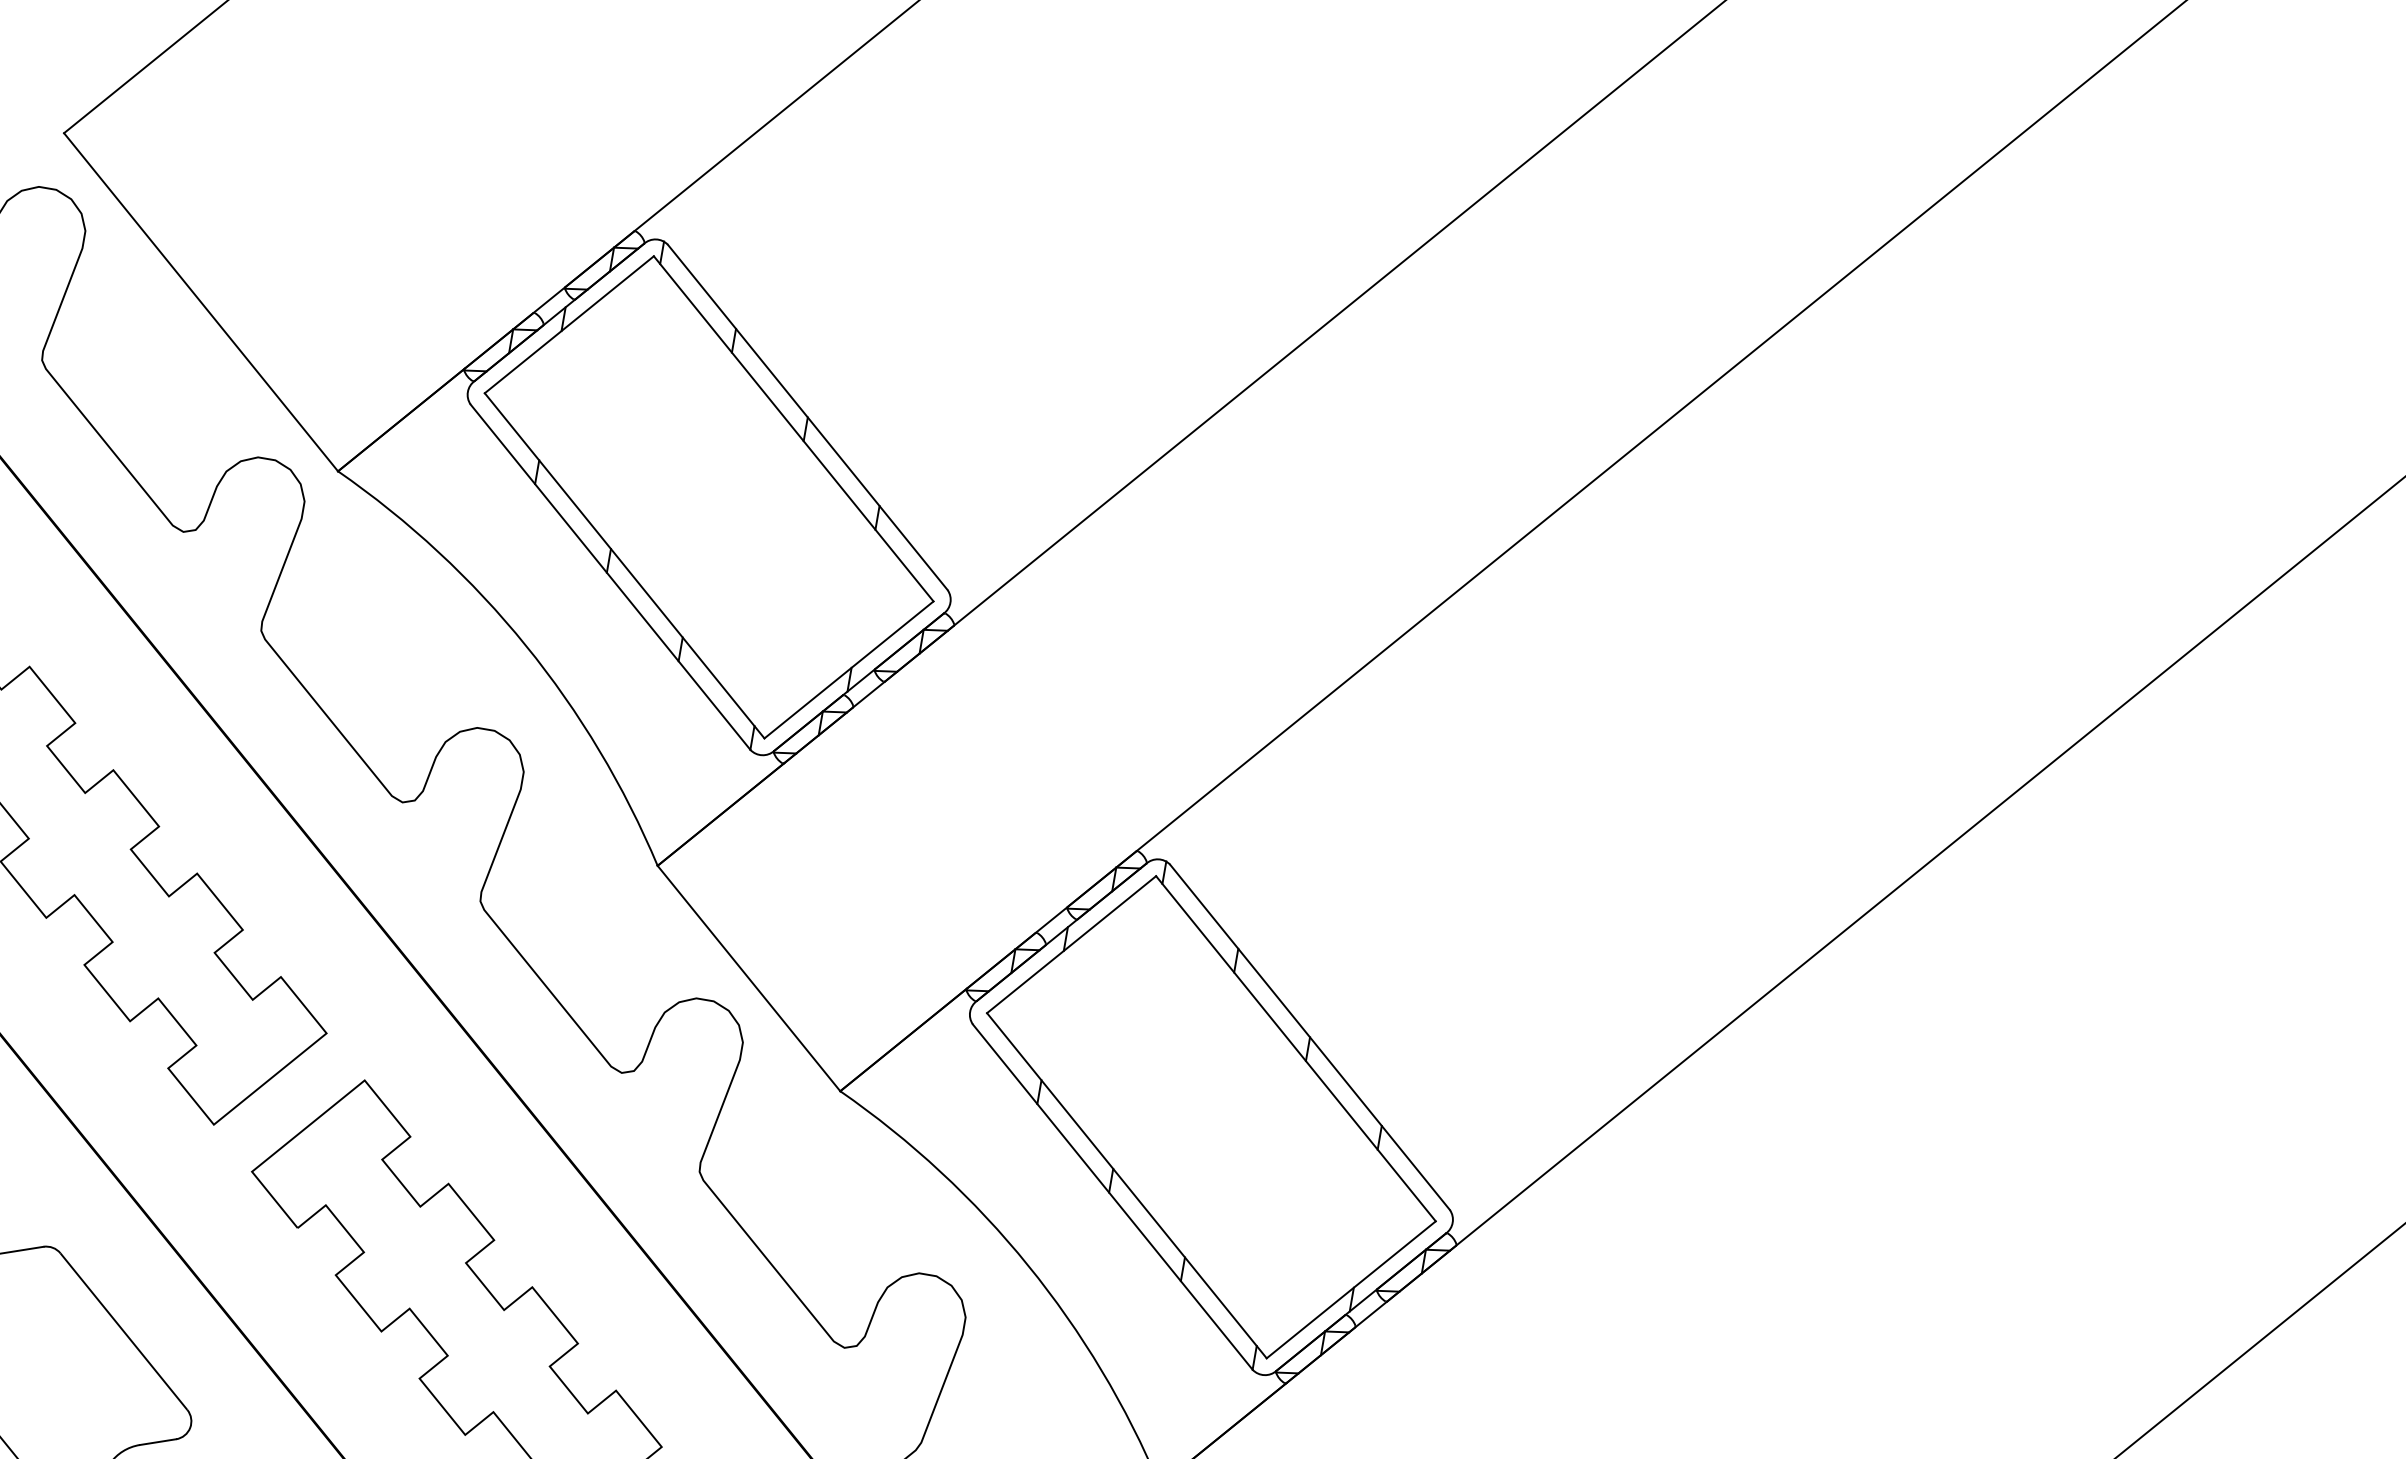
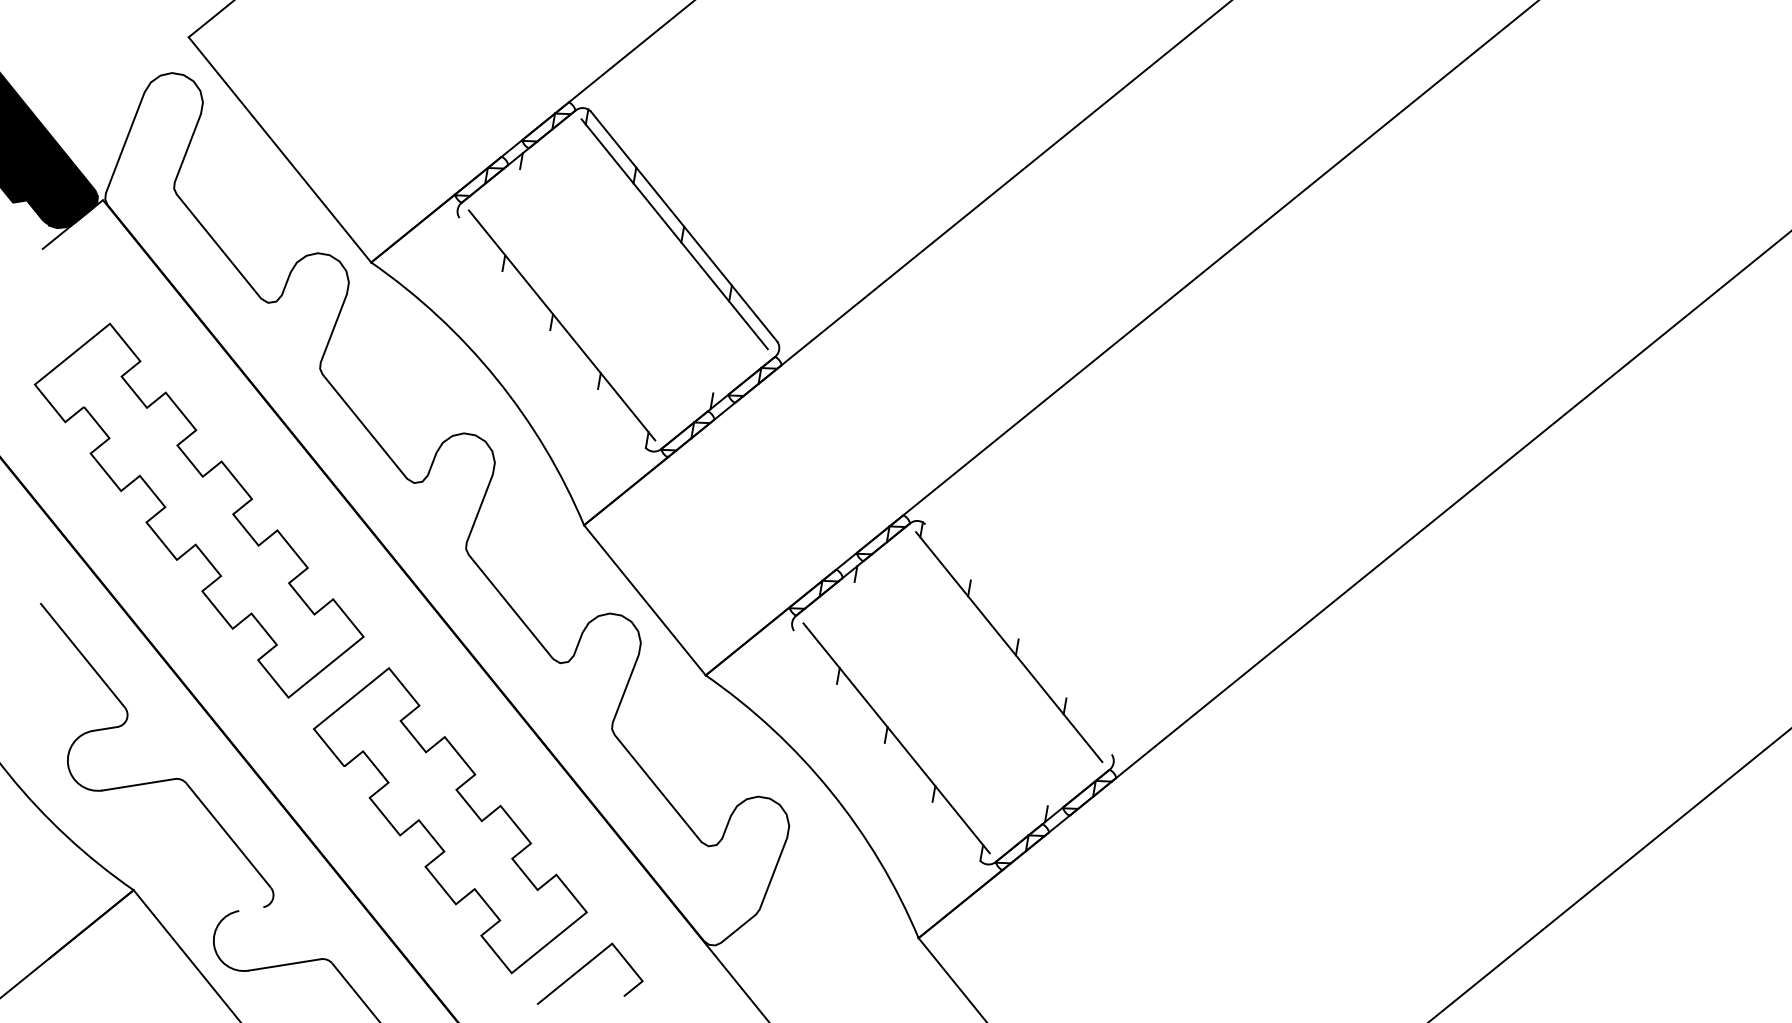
line: (568, 324) -> (524, 164), removed
line: (610, 577) -> (552, 333), removed
line: (848, 669) -> (711, 394), removed
line: (1071, 944) -> (859, 577), removed
line: (1309, 1037) -> (1018, 639), removed
line: (1113, 1196) -> (887, 745), removed
line: (1350, 1289) -> (1045, 807), removed
line: (158, 1442) -> (251, 909), removed

